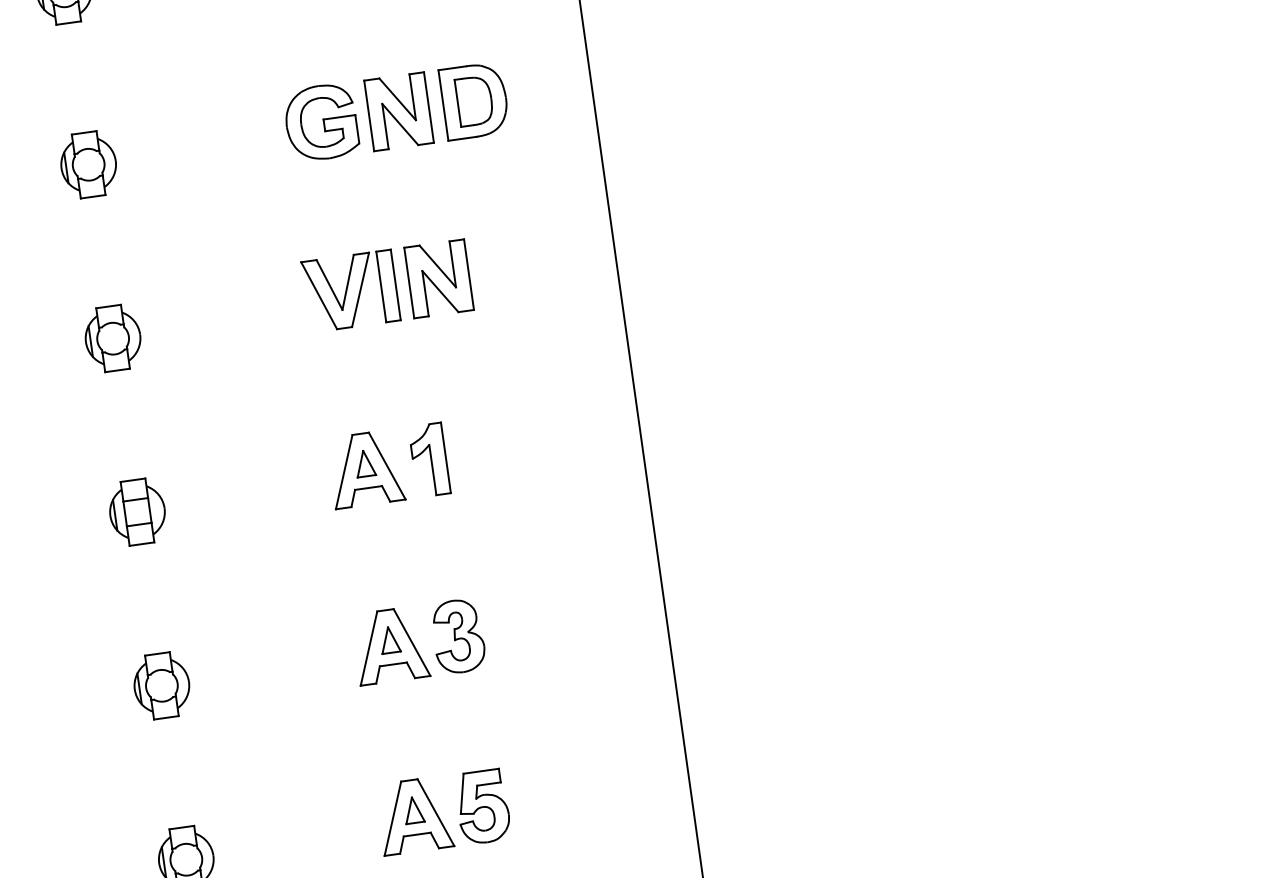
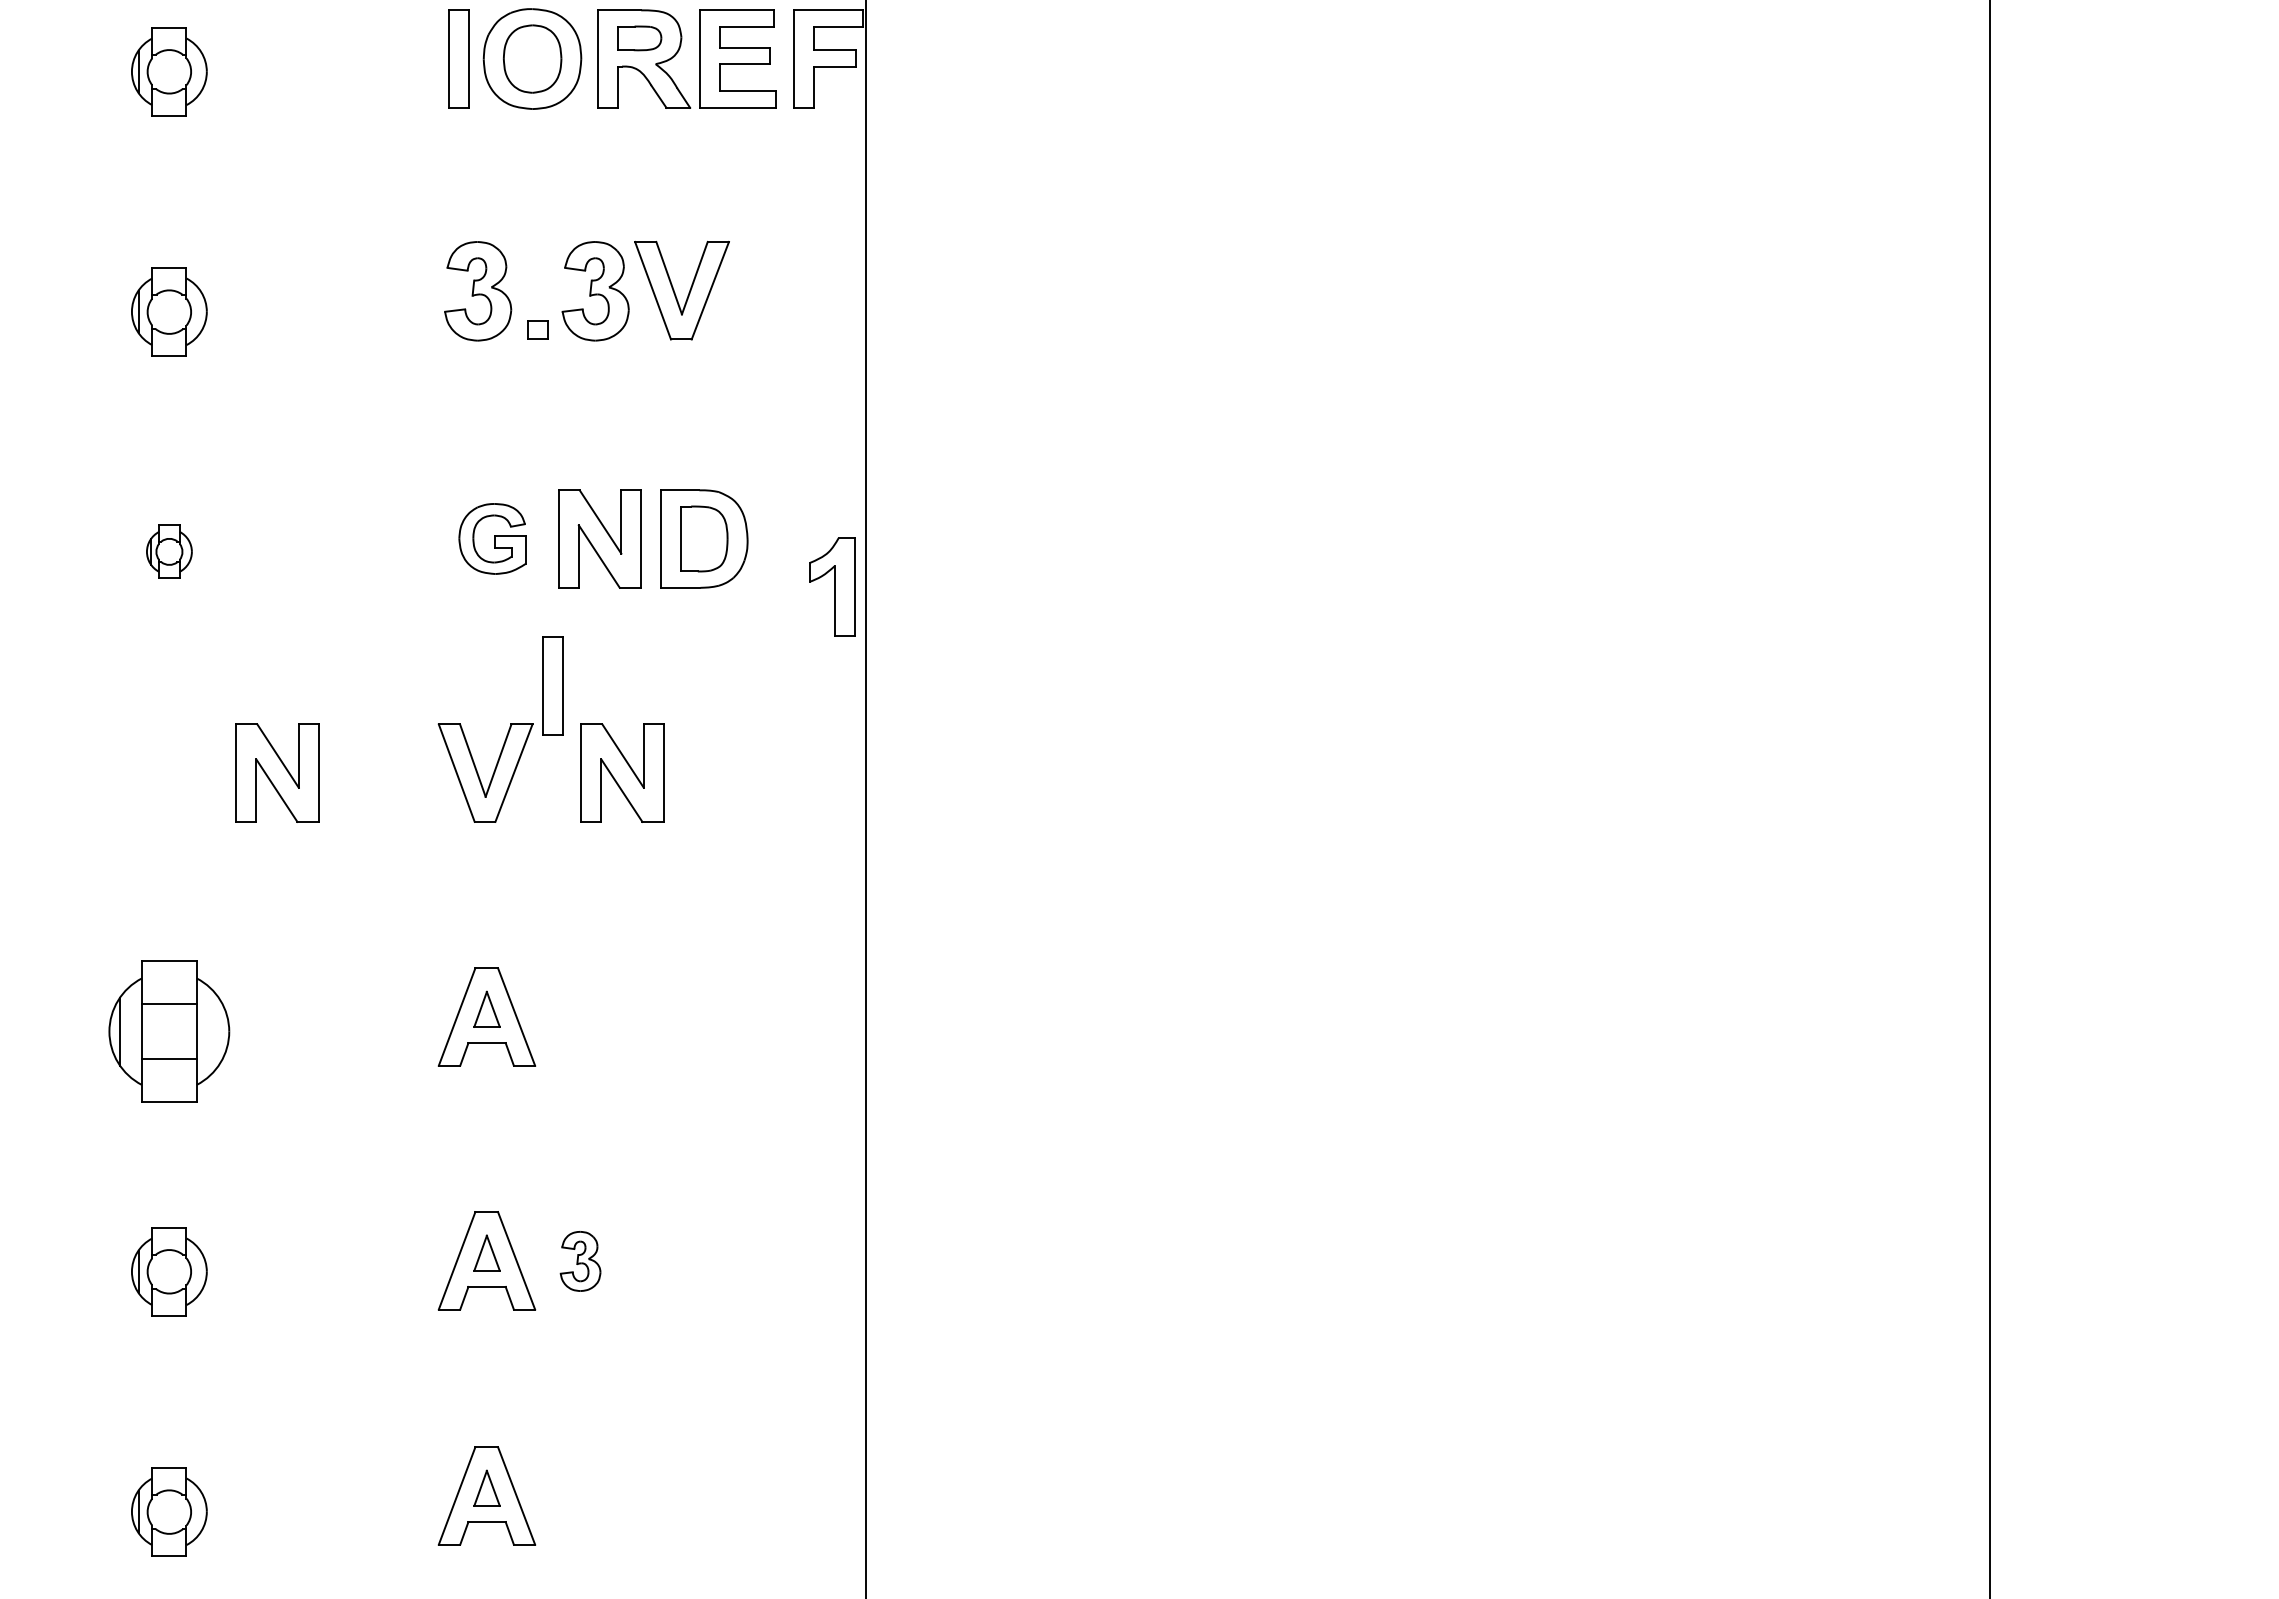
part: (321, 122) -> (492, 538), size x0.7
part: (88, 164) -> (169, 551), size x0.6
part: (388, 285) -> (552, 685), moved
part: (189, 313) -> (277, 772), added
part: (113, 338) -> (169, 791), removed
part: (429, 459) -> (832, 586), moved
part: (137, 511) -> (169, 1031), size x1.6
part: (458, 636) -> (580, 1261), size x0.6
part: (482, 806) -> (580, 1496), removed

